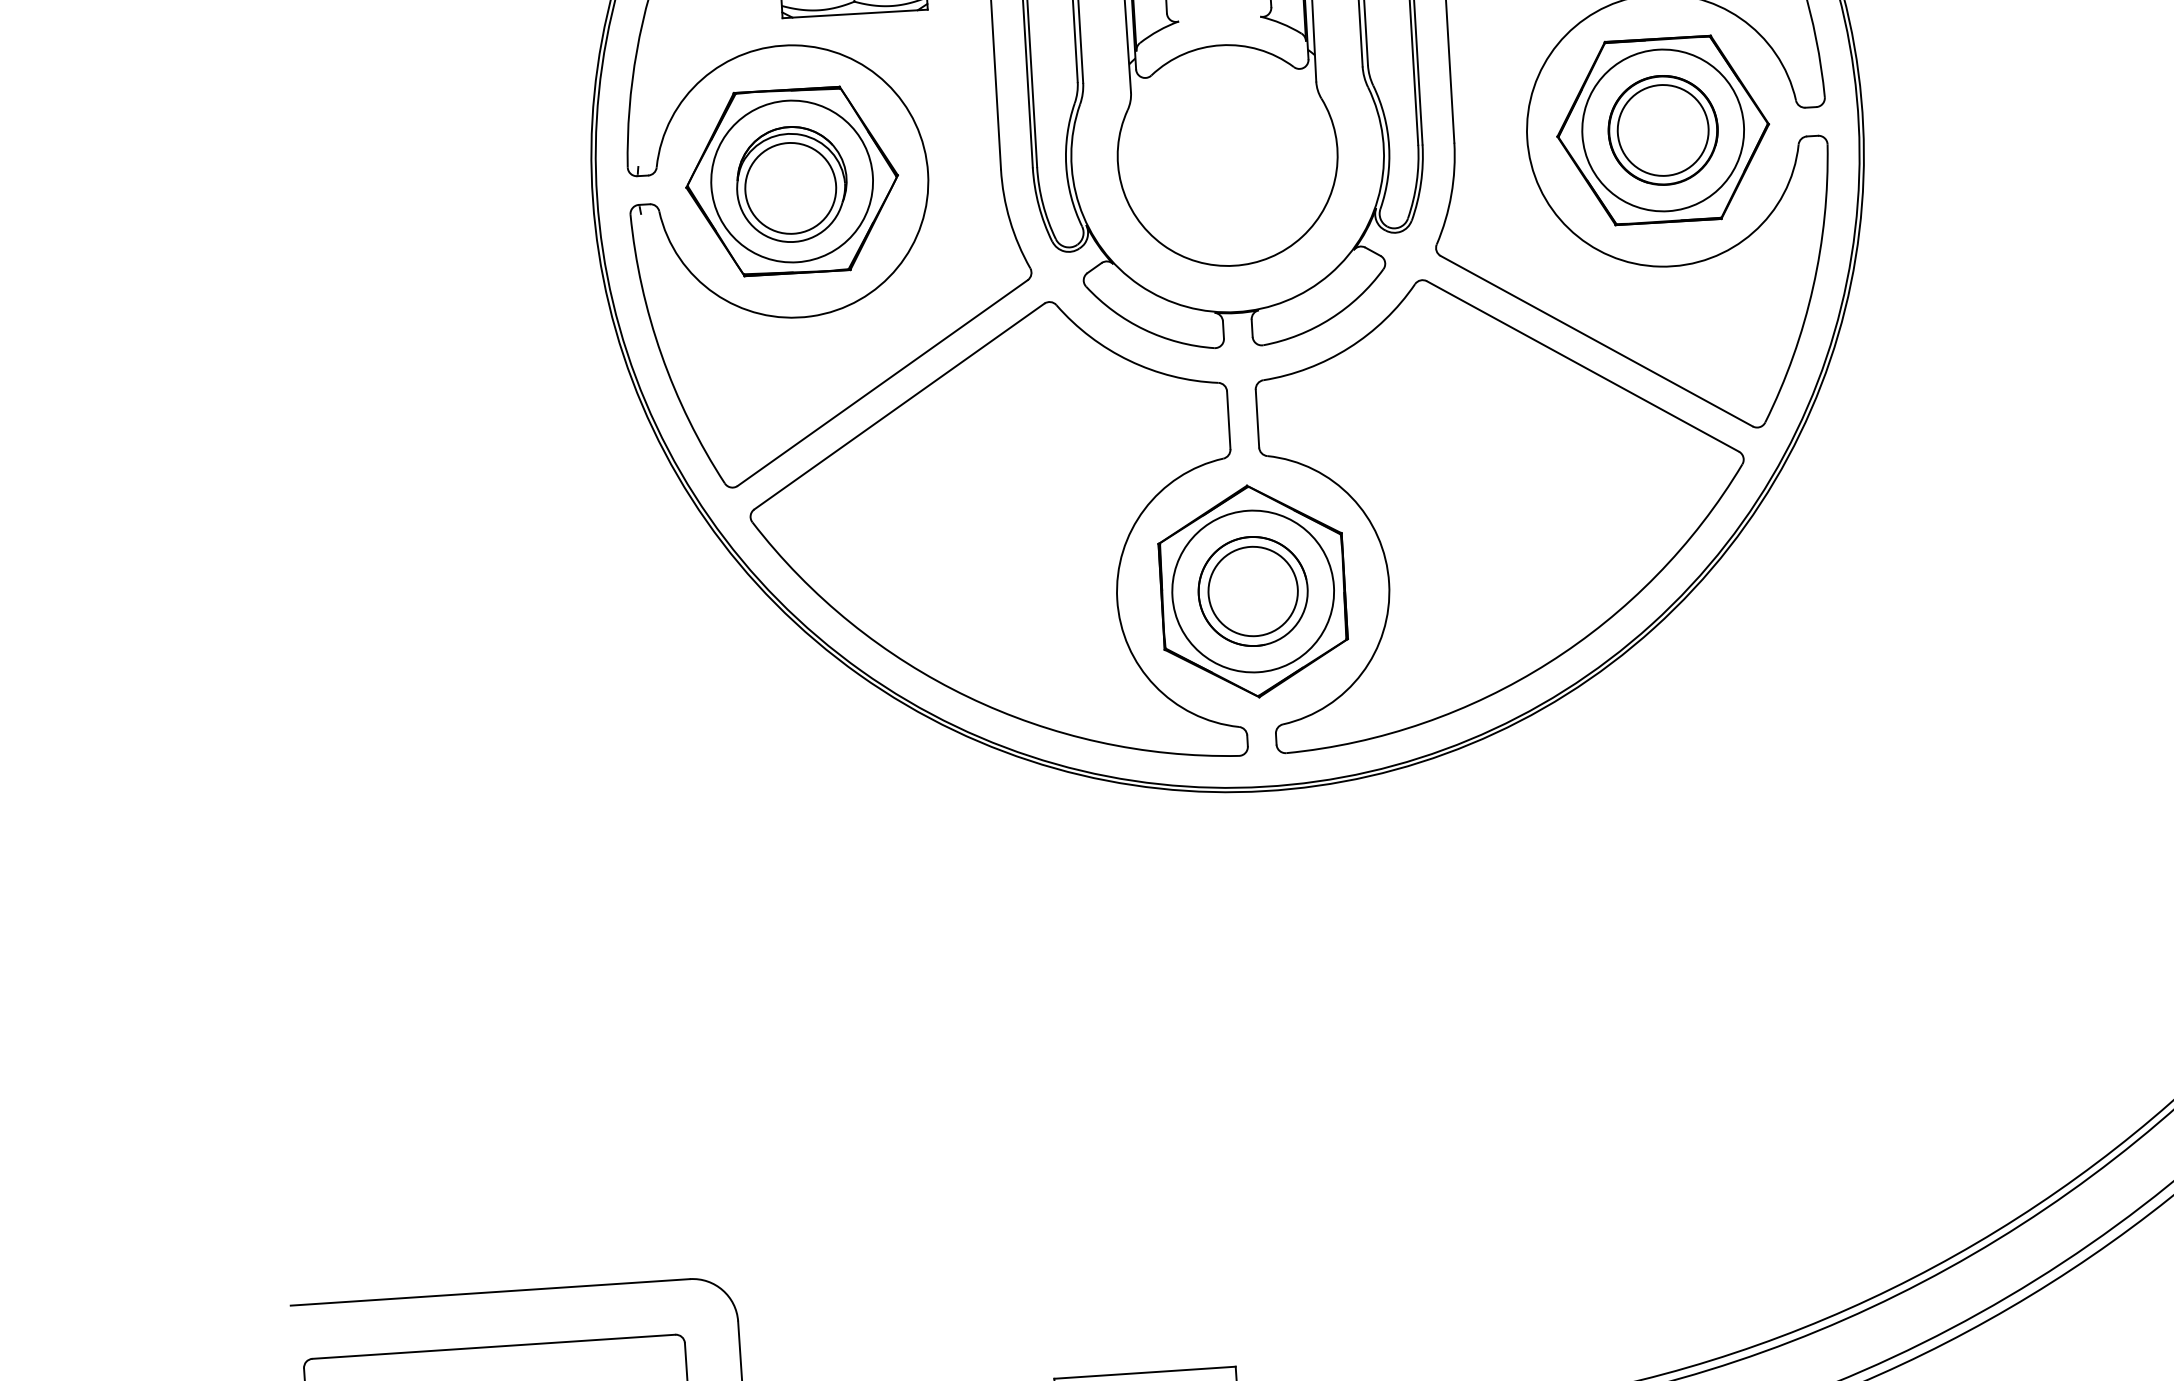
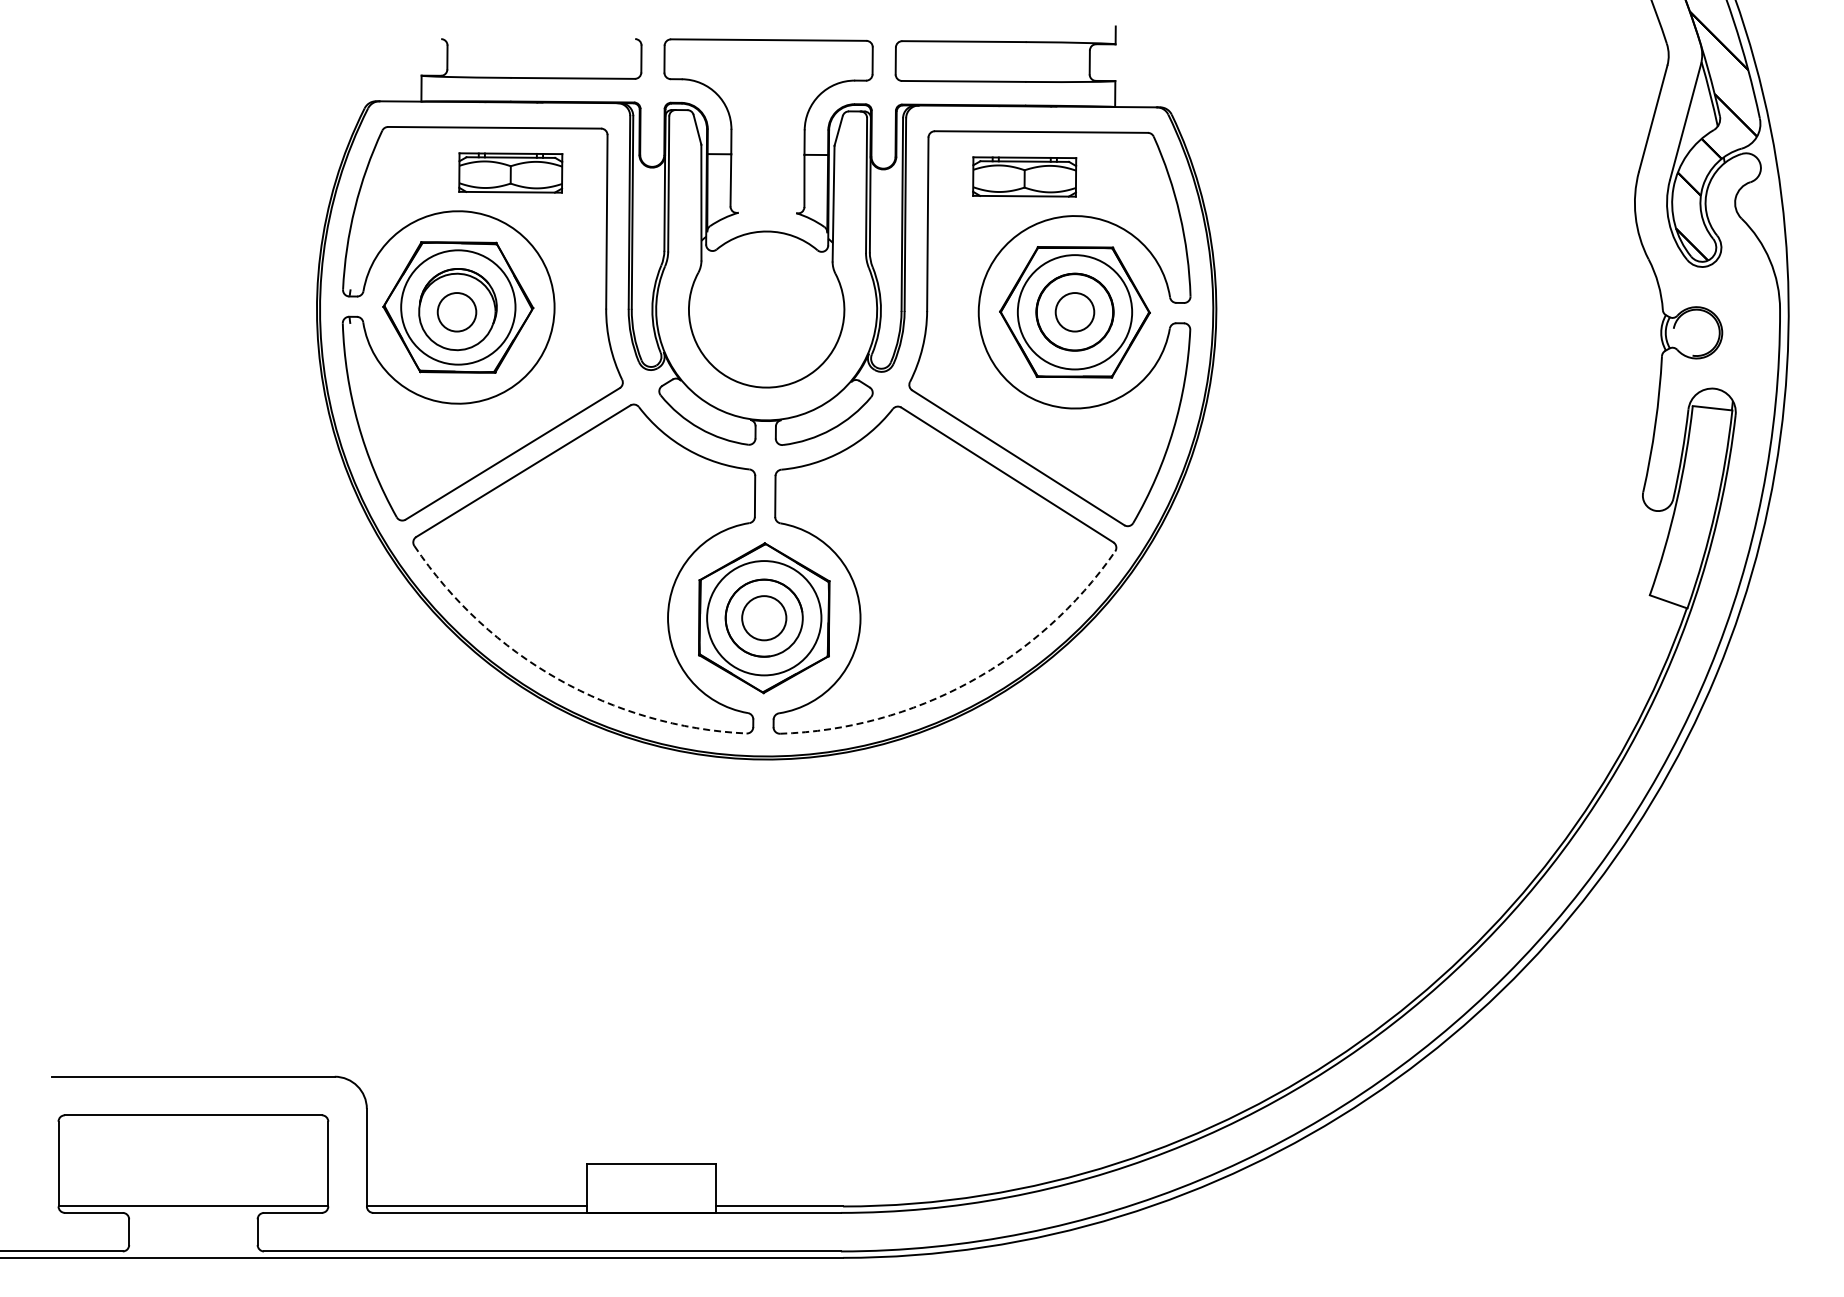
circle: (1662, 130) -> (1074, 312), size x0.6
circle: (790, 188) -> (456, 312), size x0.6
circle: (1252, 590) -> (763, 617), size x0.7
arc: (1548, 663) -> (969, 682), solid -> dashed
arc: (968, 697) -> (558, 679), solid -> dashed

